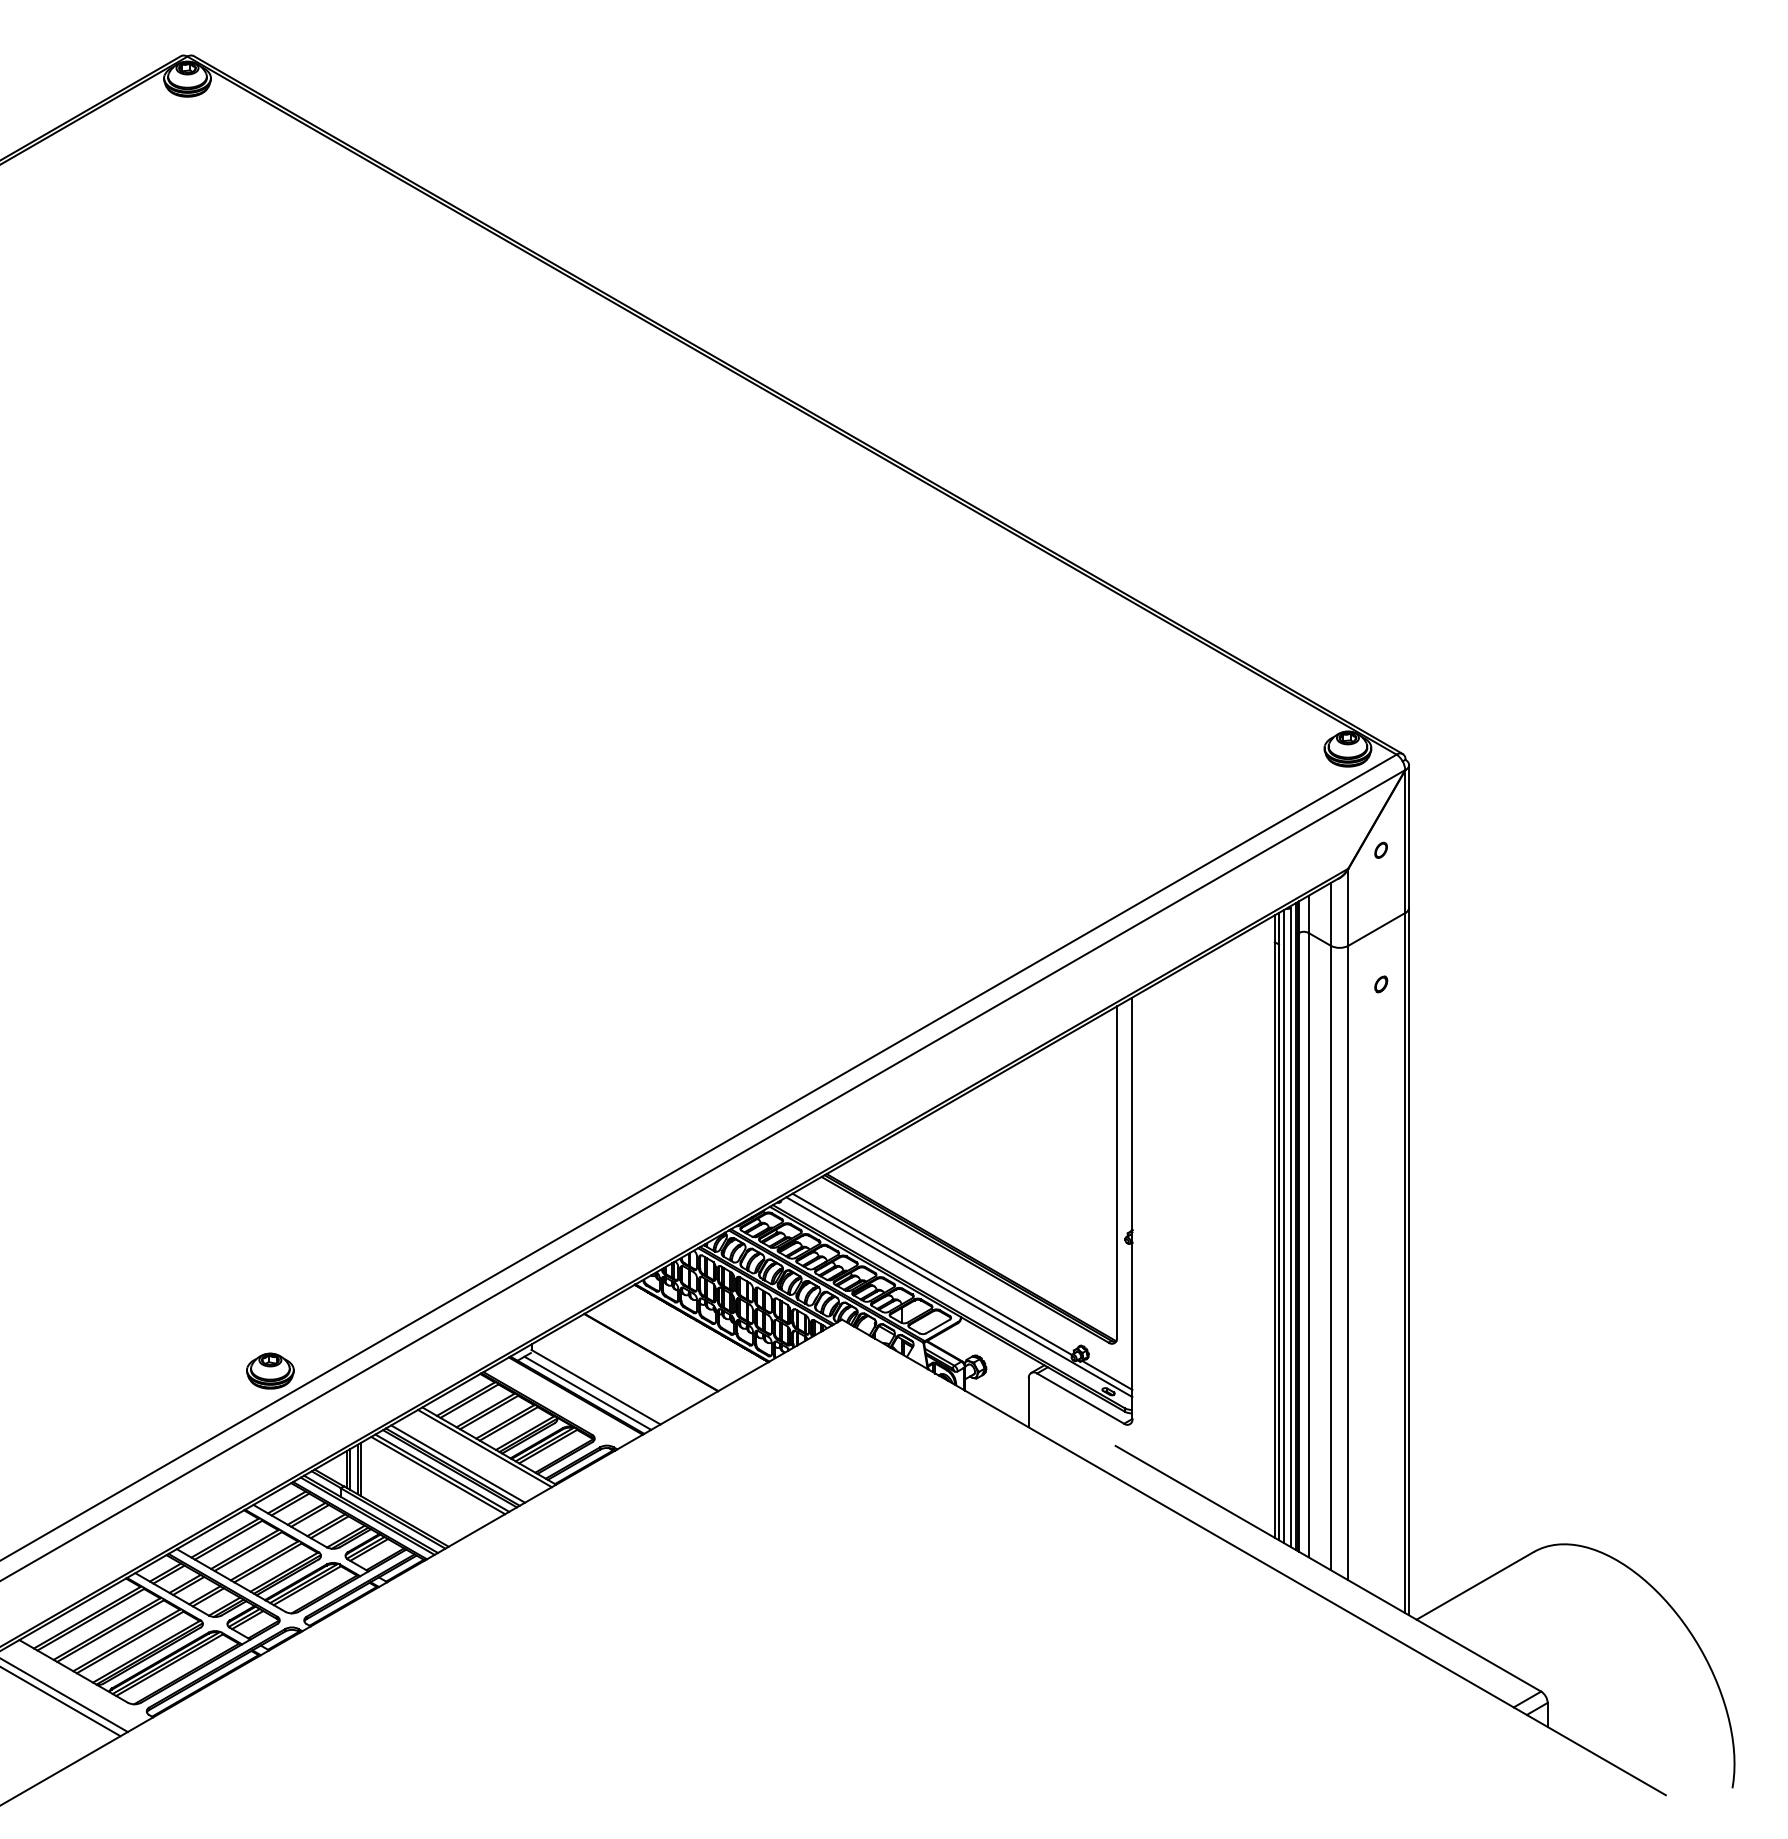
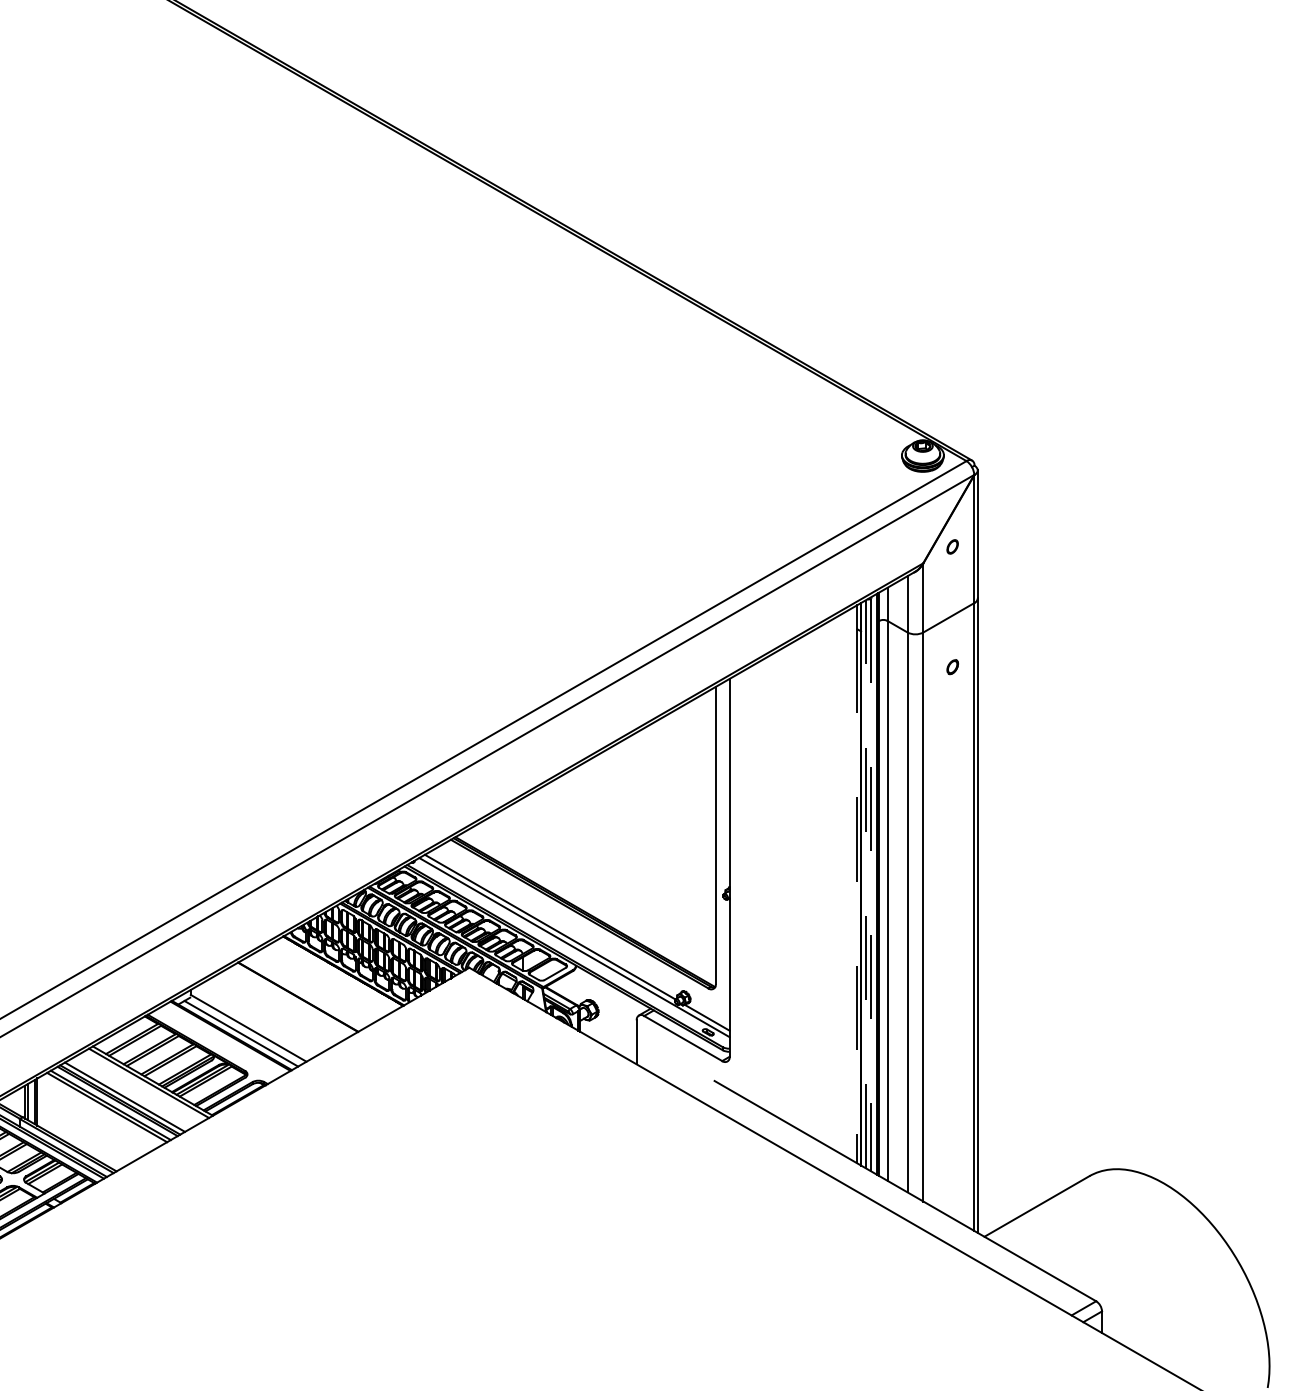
line: (1283, 1226) -> (865, 884), solid -> dashed
line: (1290, 1228) -> (871, 886), solid -> dashed
line: (1274, 1240) -> (857, 896), solid -> dashed

